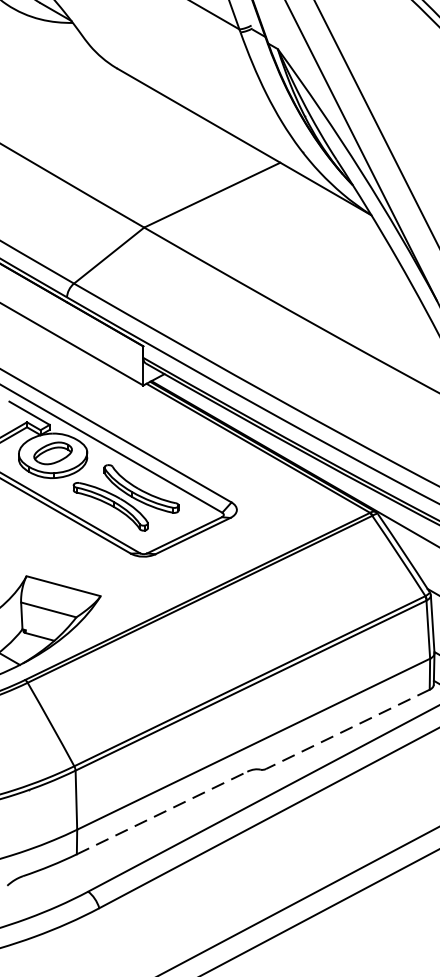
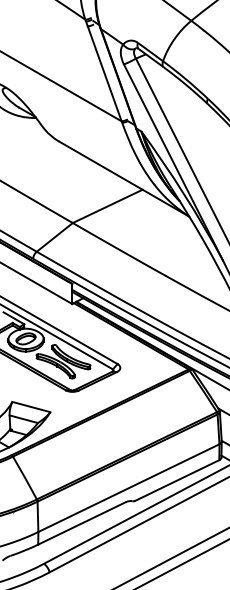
line: (348, 729) -> (177, 480), dashed -> solid
line: (161, 813) -> (81, 523), dashed -> solid

